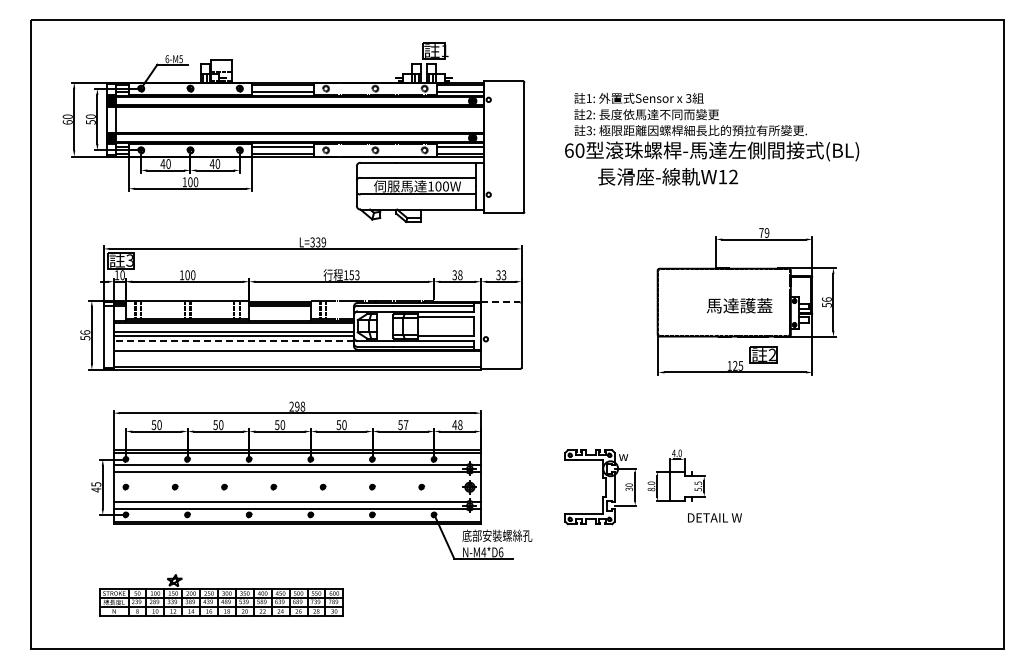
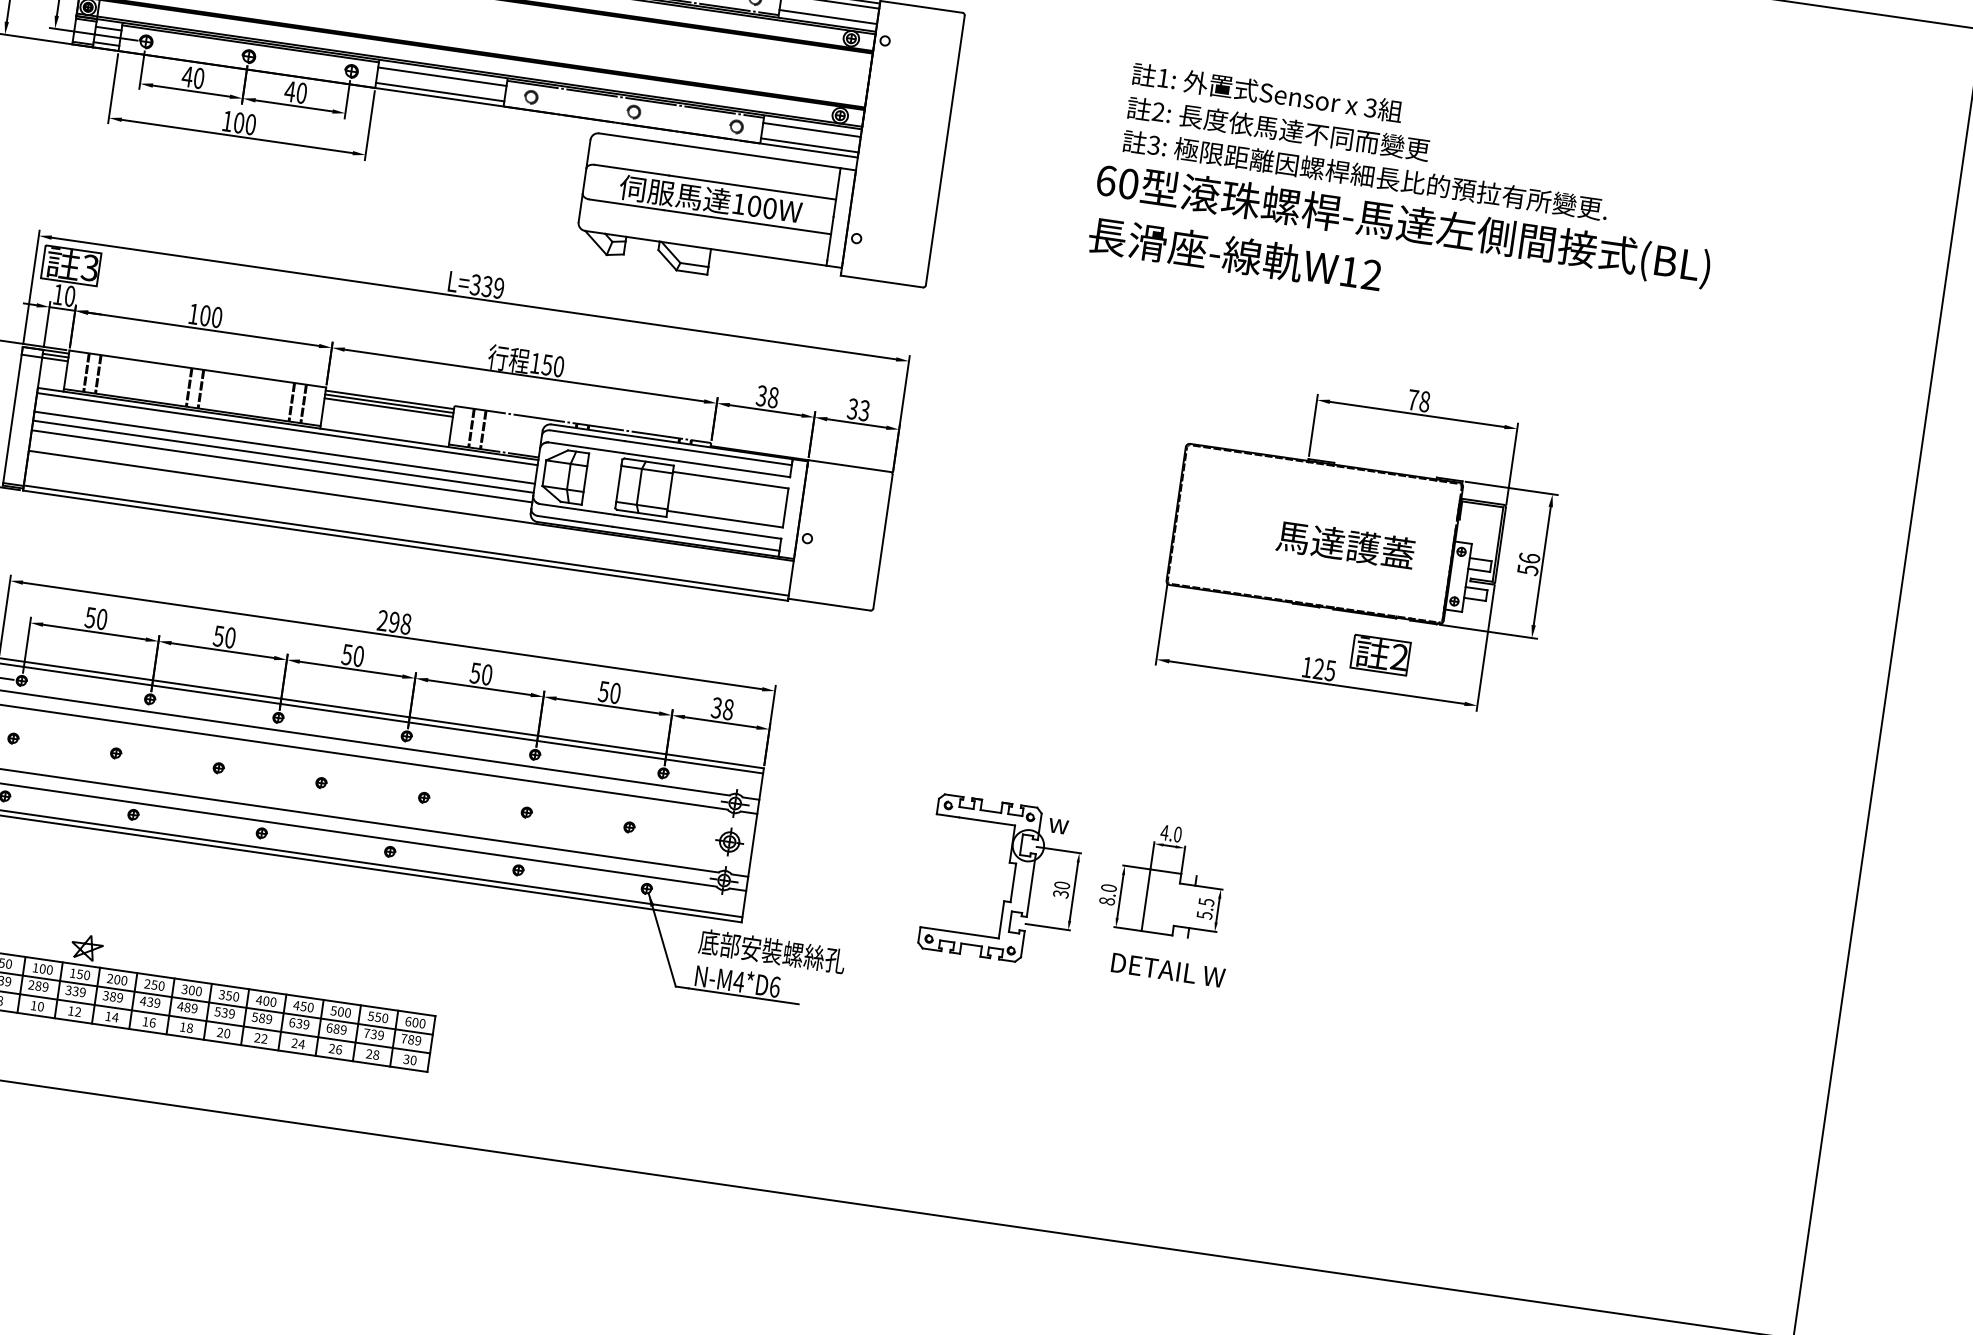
text: (712, 126) -> (1411, 173), moved
text: (766, 232) -> (1423, 400), 79 -> 78
text: (357, 275) -> (559, 367), 153 -> 150
line: (500, 302) -> (848, 466), dashed -> solid
line: (233, 340) -> (281, 465), dashed -> solid
text: (405, 425) -> (614, 694), 57 -> 50
text: (454, 425) -> (716, 708), 48 -> 38
text: (714, 517) -> (1167, 969), moved

